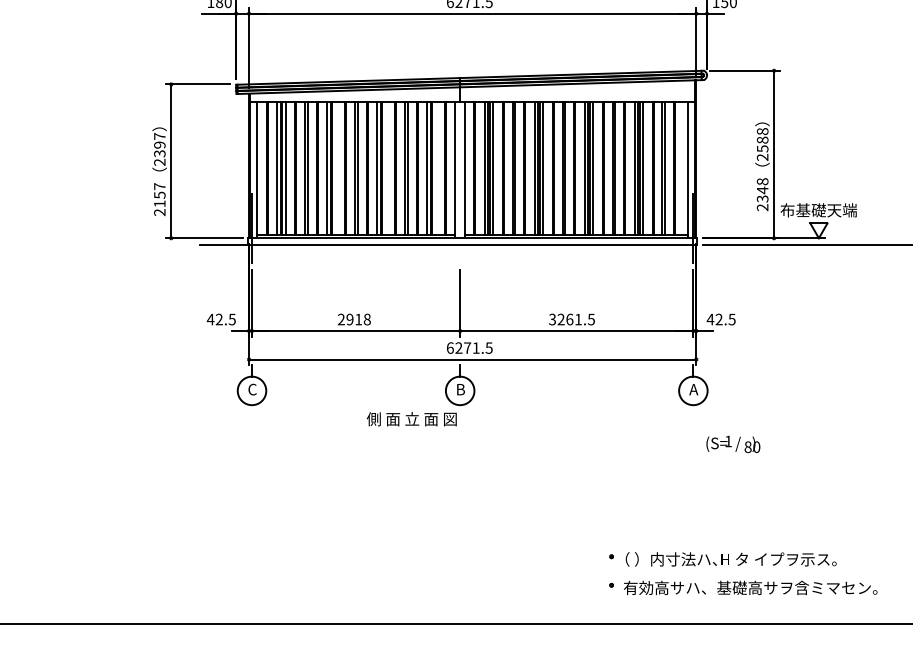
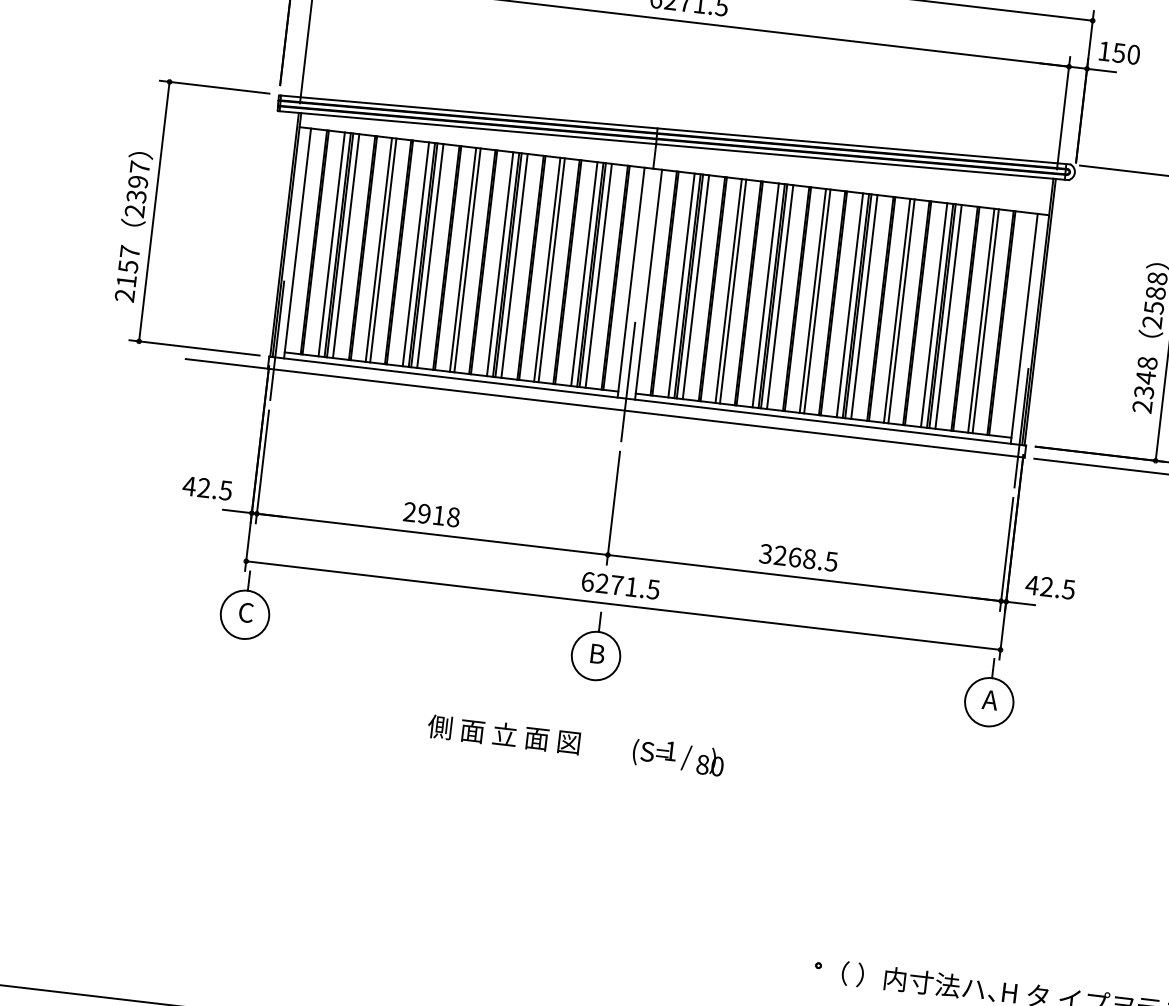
line: (335, 167) -> (430, 254), added
line: (385, 167) -> (514, 264), added
line: (435, 167) -> (598, 274), added
line: (460, 226) -> (629, 378), added
text: (578, 319) -> (809, 559), 3261.5 -> 3268.5
text: (411, 419) -> (503, 735), moved
text: (733, 443) -> (678, 755), moved

